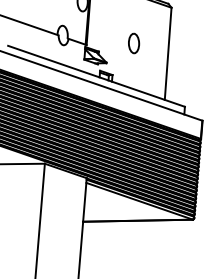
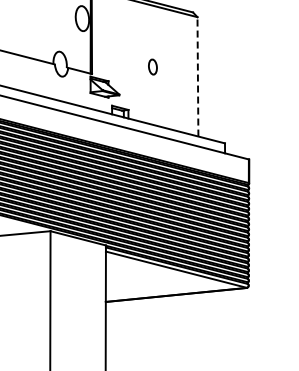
part: (133, 43) -> (152, 66), size x0.6
line: (167, 53) -> (197, 76), solid -> dashed

